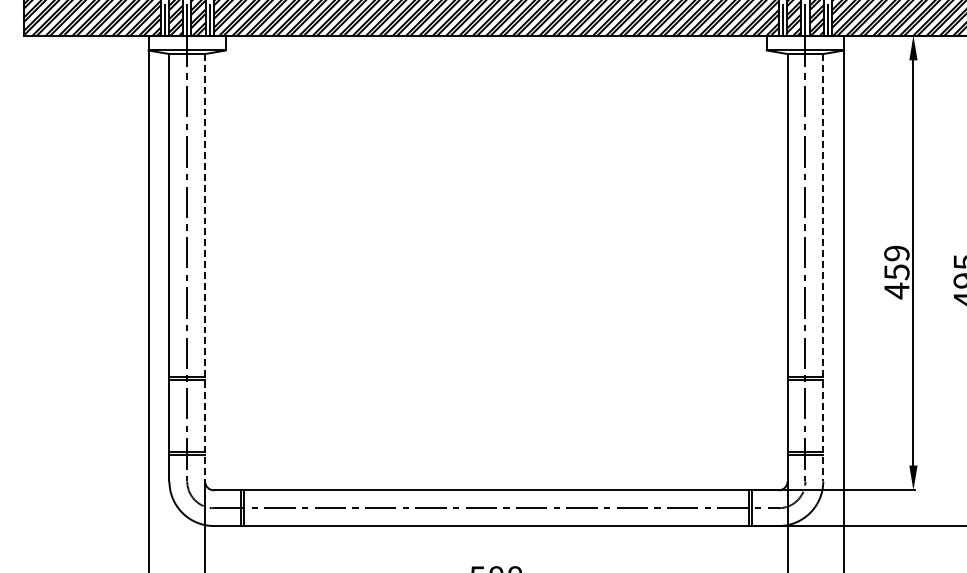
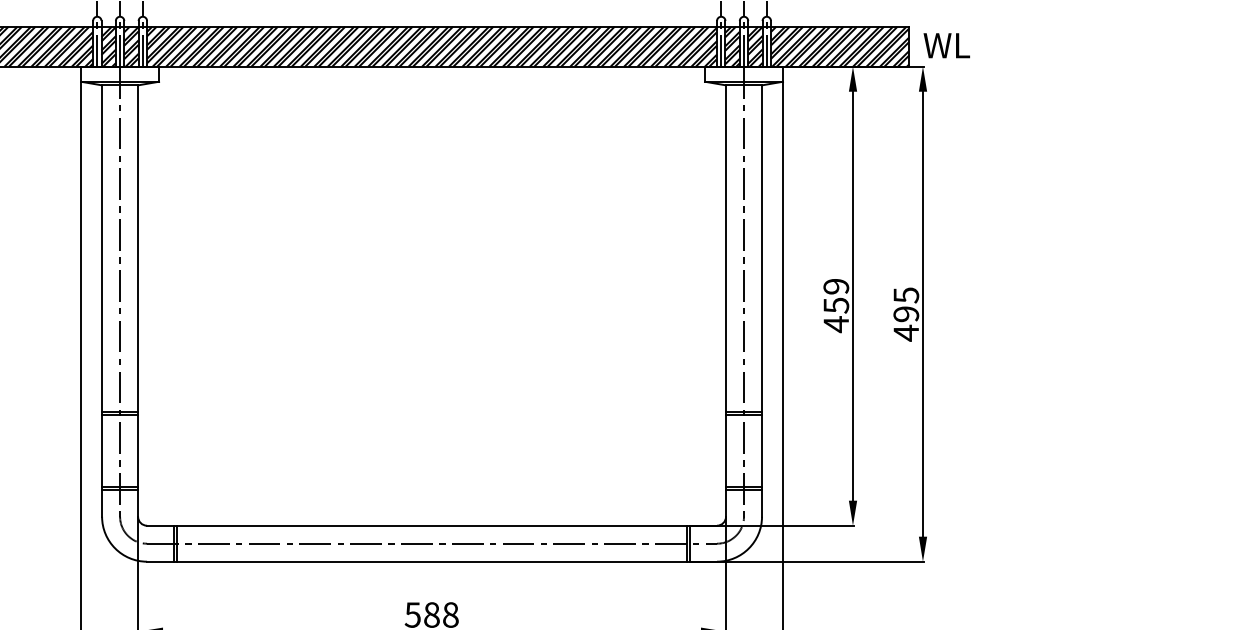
line: (205, 268) -> (138, 301), dashed -> solid
line: (823, 268) -> (762, 301), dashed -> solid

